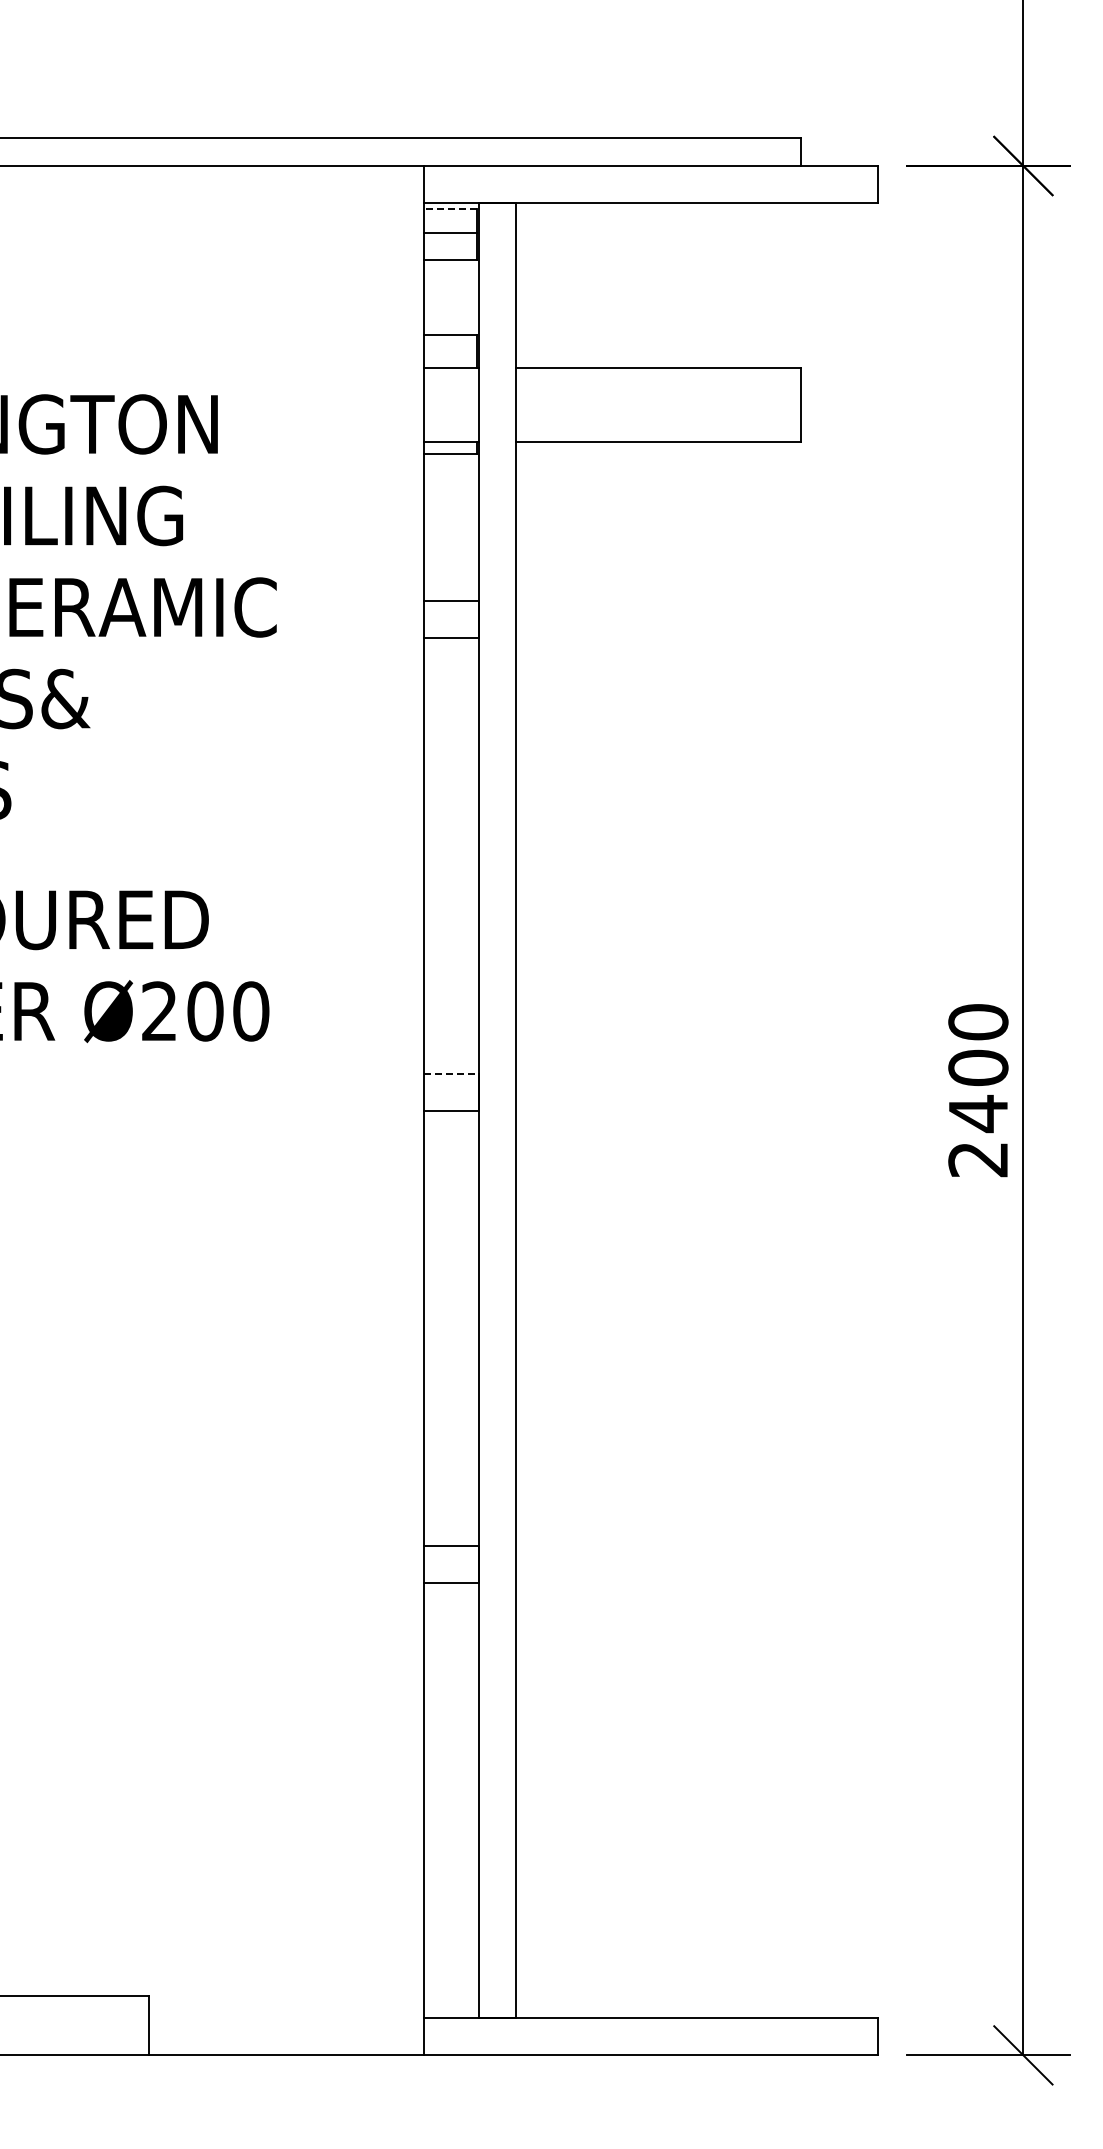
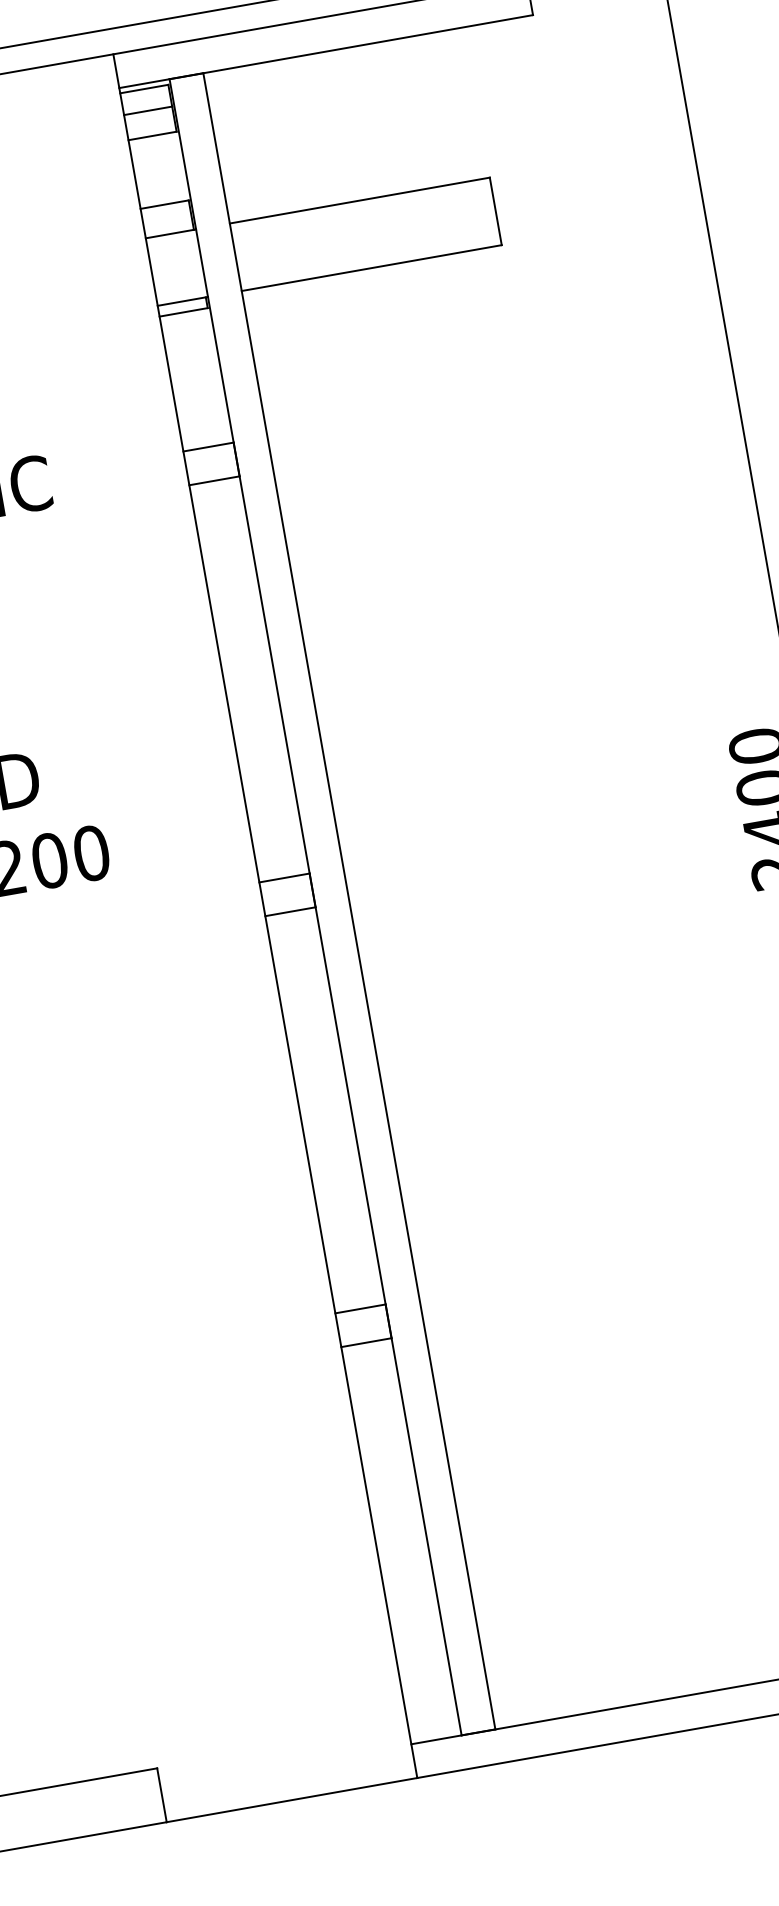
line: (450, 208) -> (144, 88), dashed -> solid
line: (451, 1073) -> (284, 877), dashed -> solid

